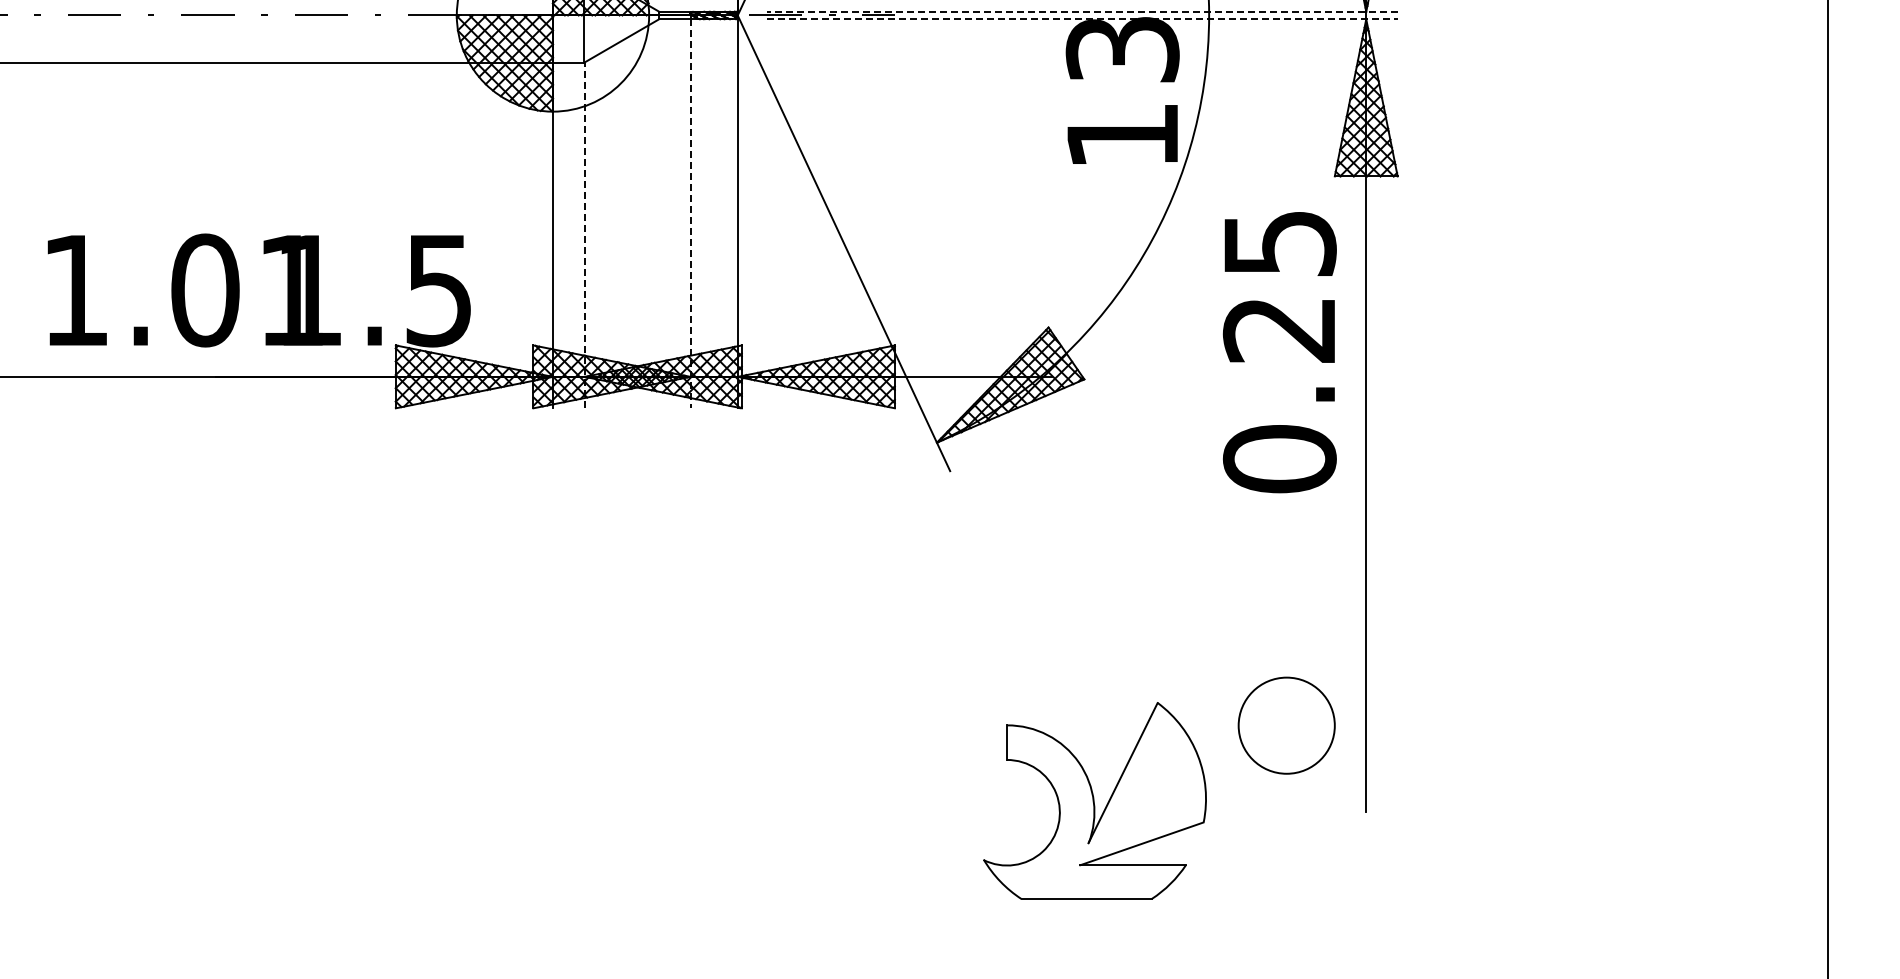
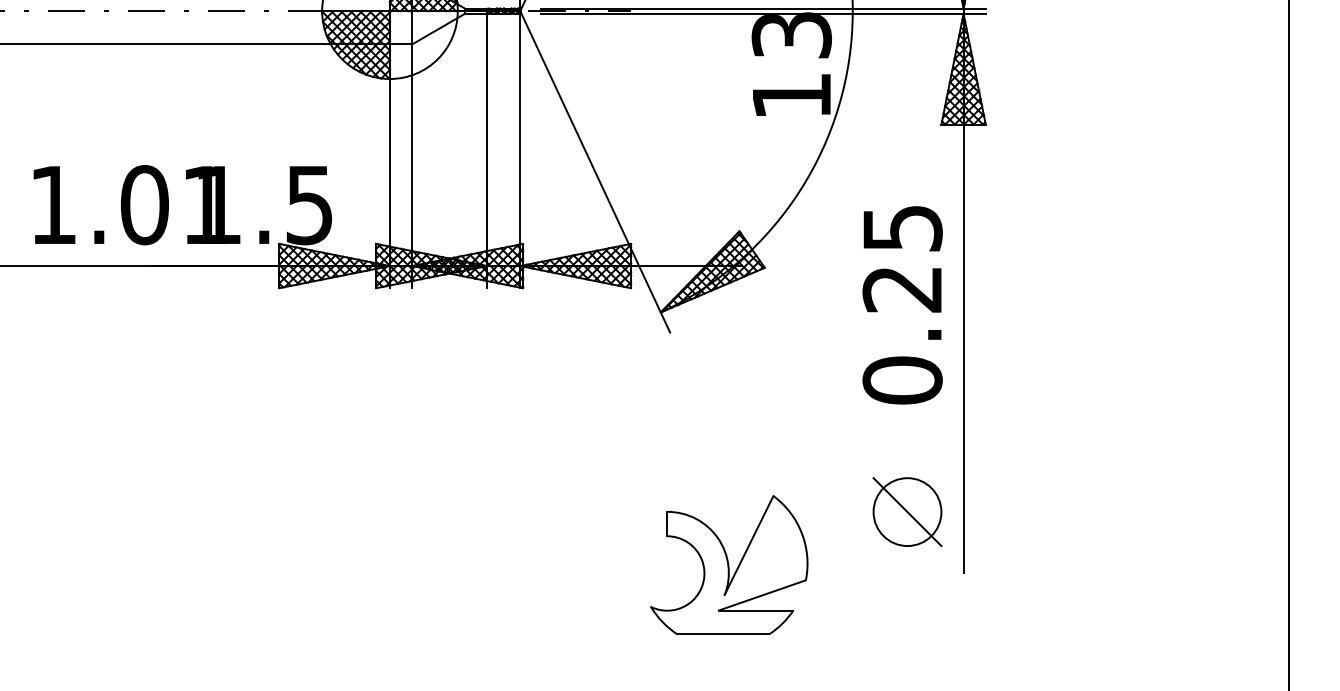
line: (1081, 11) -> (762, 8), dashed -> solid
line: (1082, 19) -> (763, 14), dashed -> solid
line: (690, 213) -> (486, 150), dashed -> solid
line: (584, 235) -> (412, 166), dashed -> solid
text: (1279, 352) -> (902, 305), moved
line: (1286, 725) -> (907, 511), added
part: (1094, 800) -> (728, 564), moved

